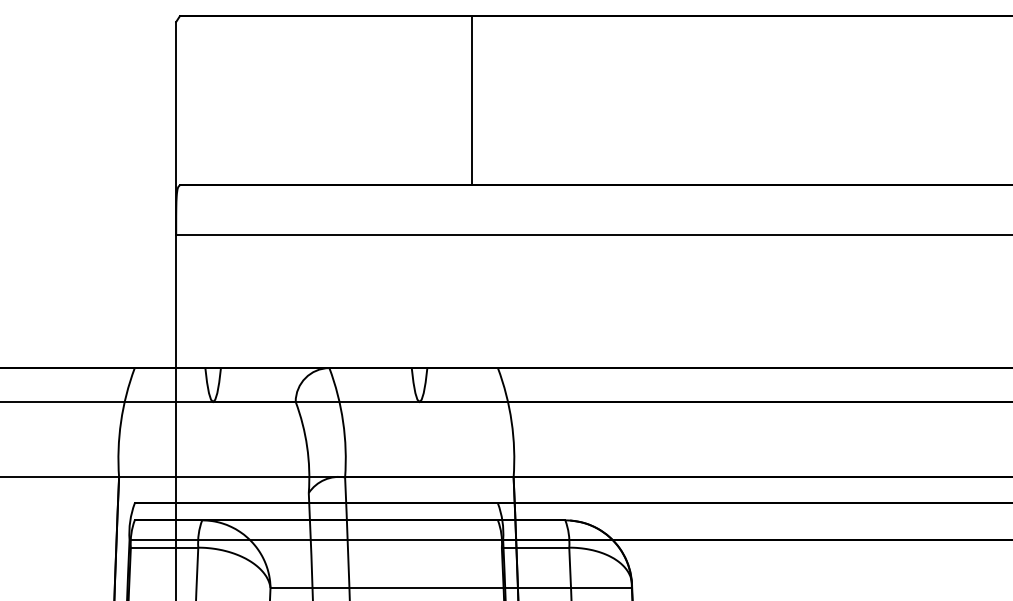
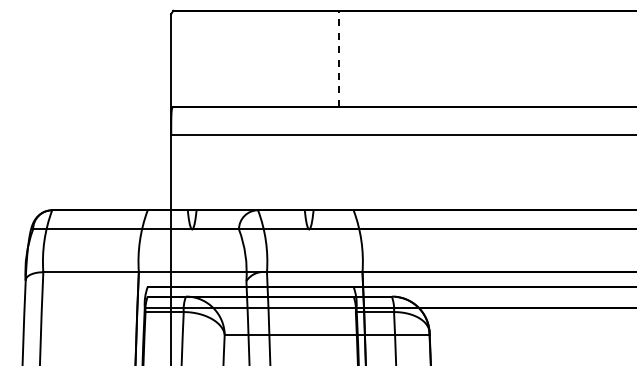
line: (473, 100) -> (339, 58), solid -> dashed

